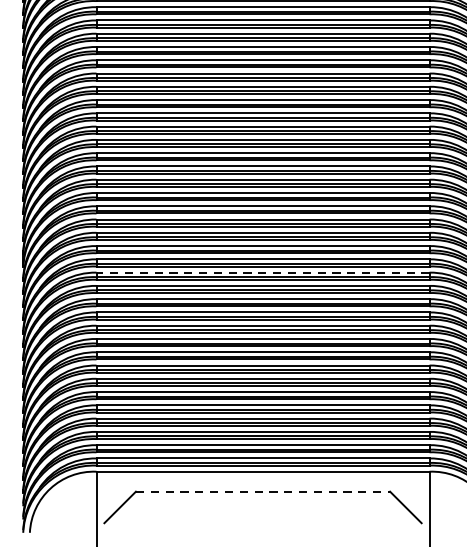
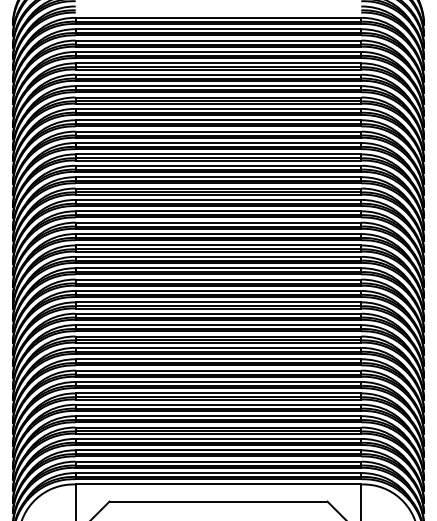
line: (263, 272) -> (218, 313), dashed -> solid
line: (263, 491) -> (218, 501), dashed -> solid

